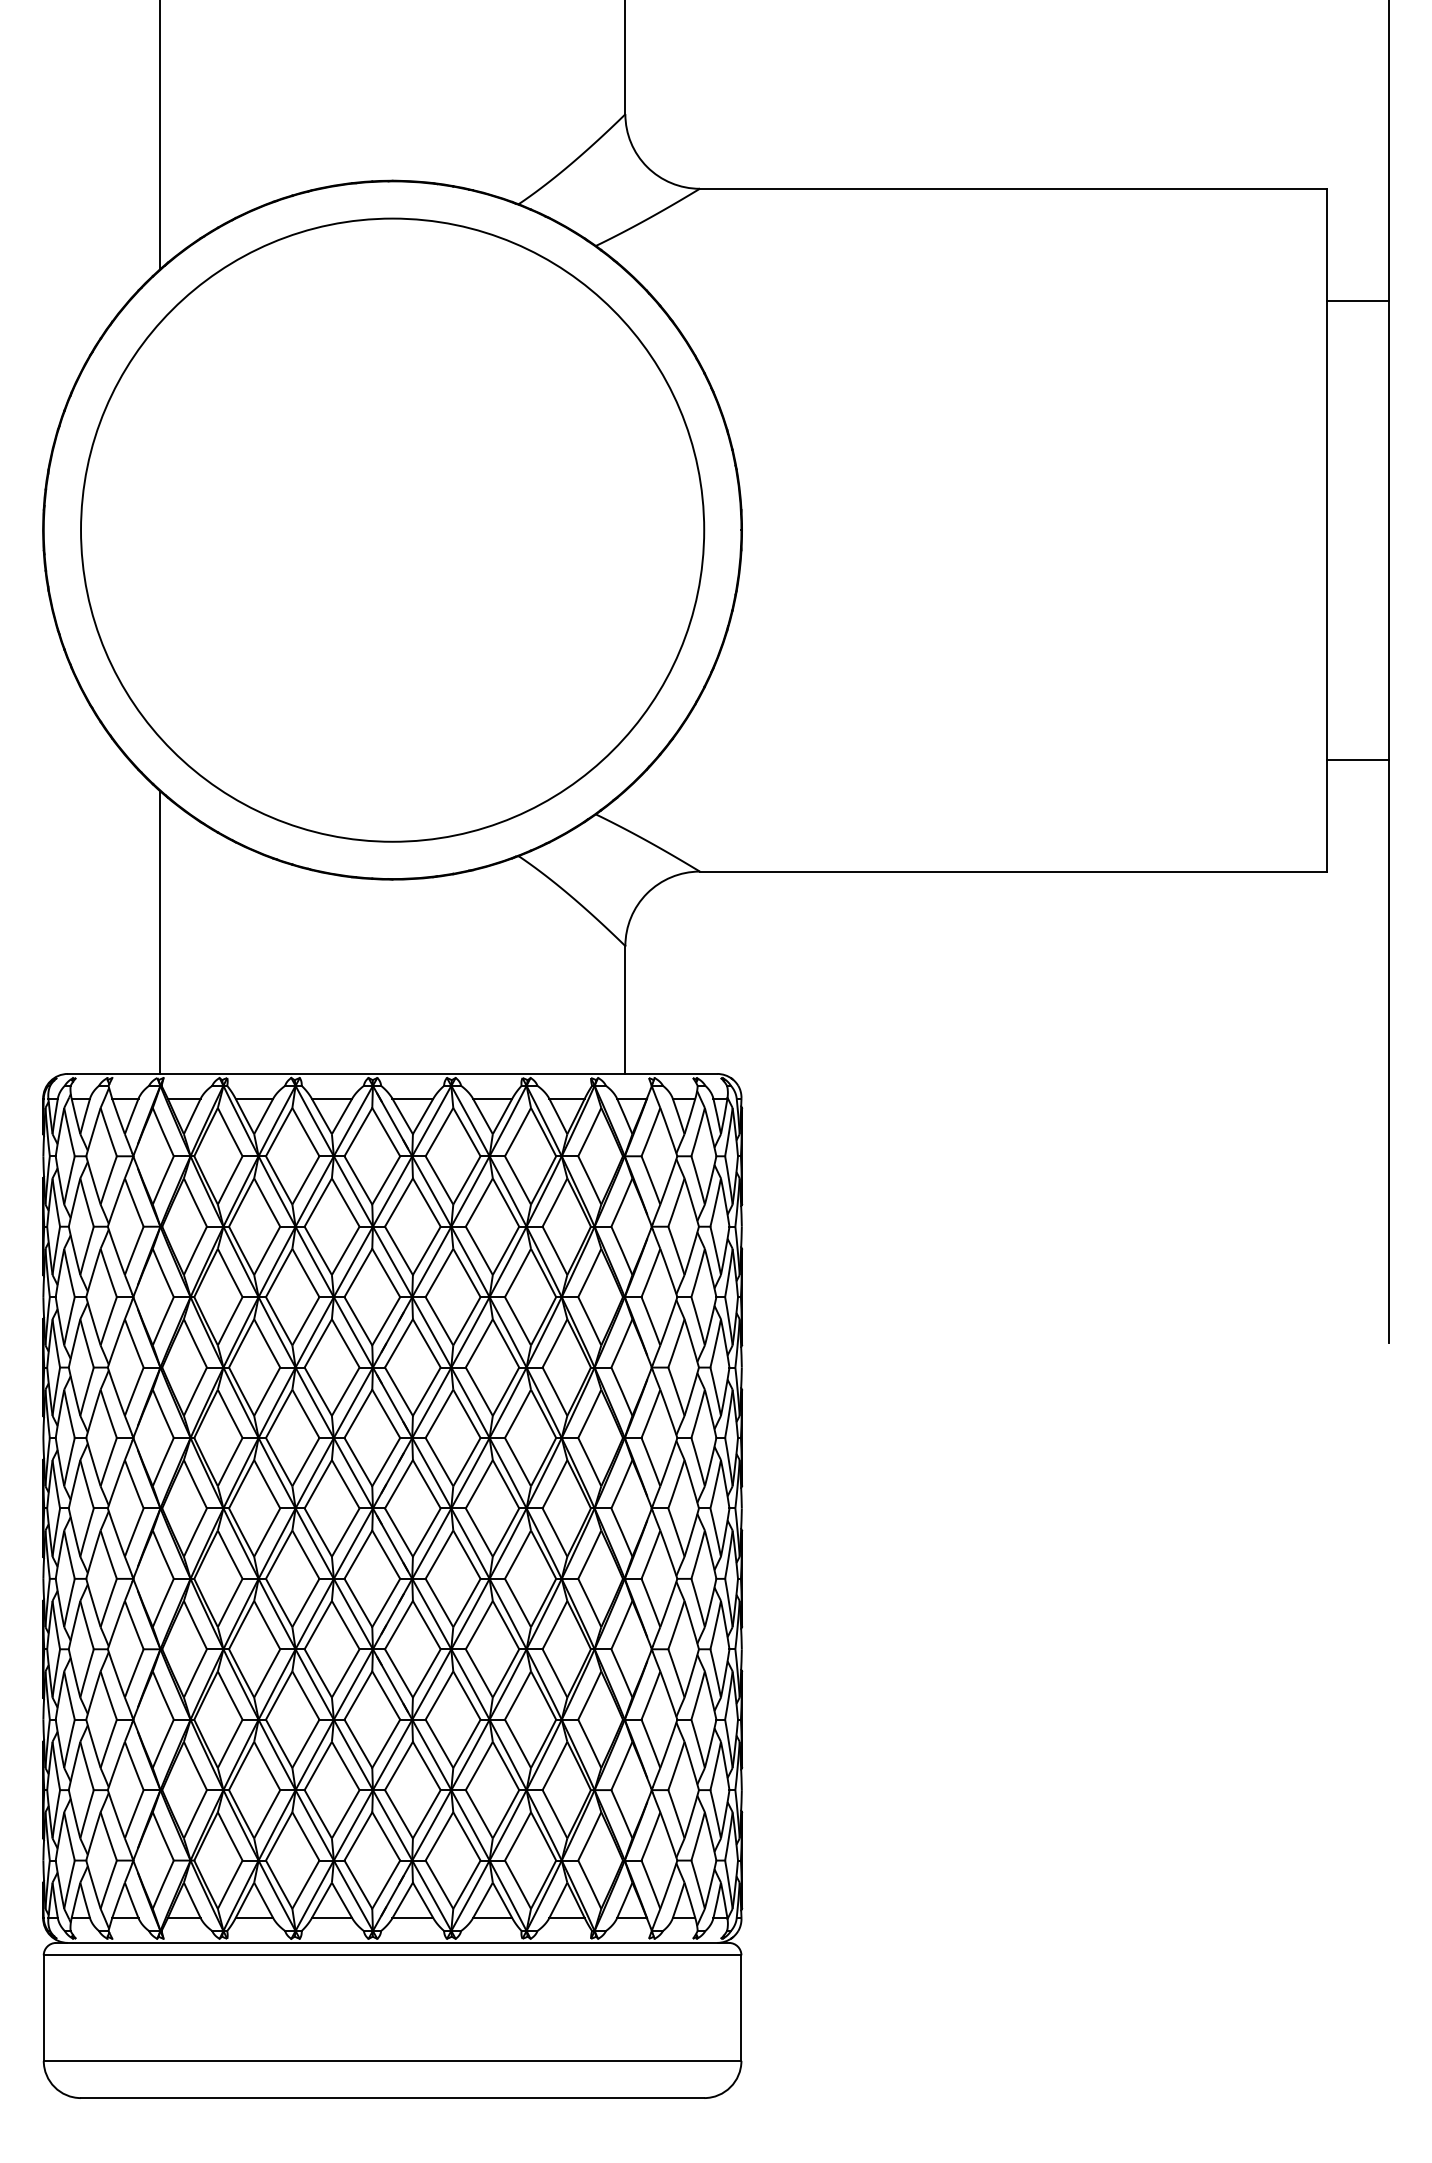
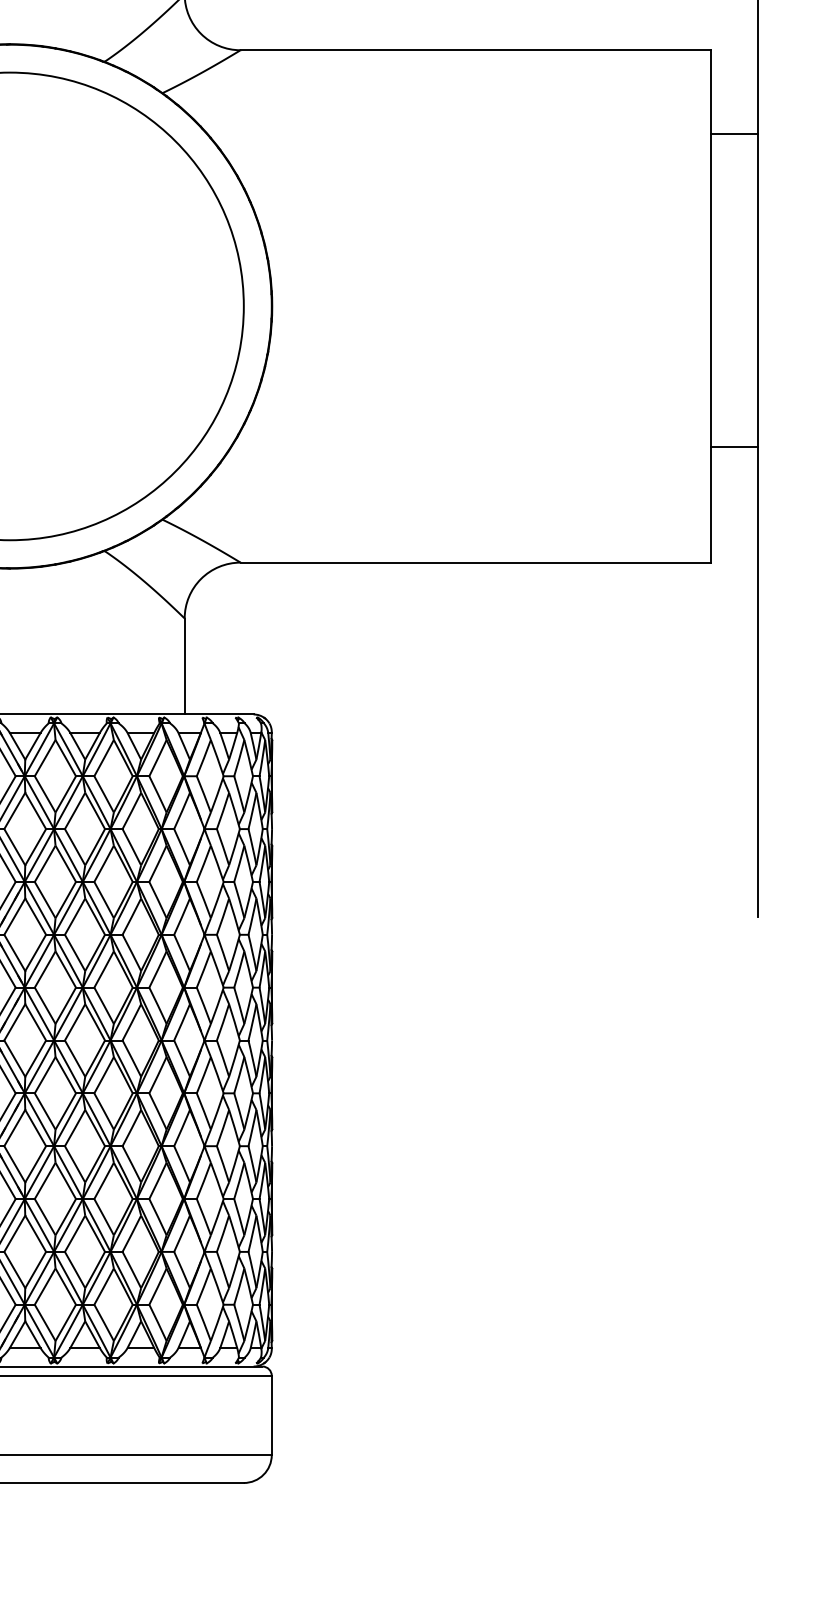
line: (1357, 759) -> (734, 446), moved

